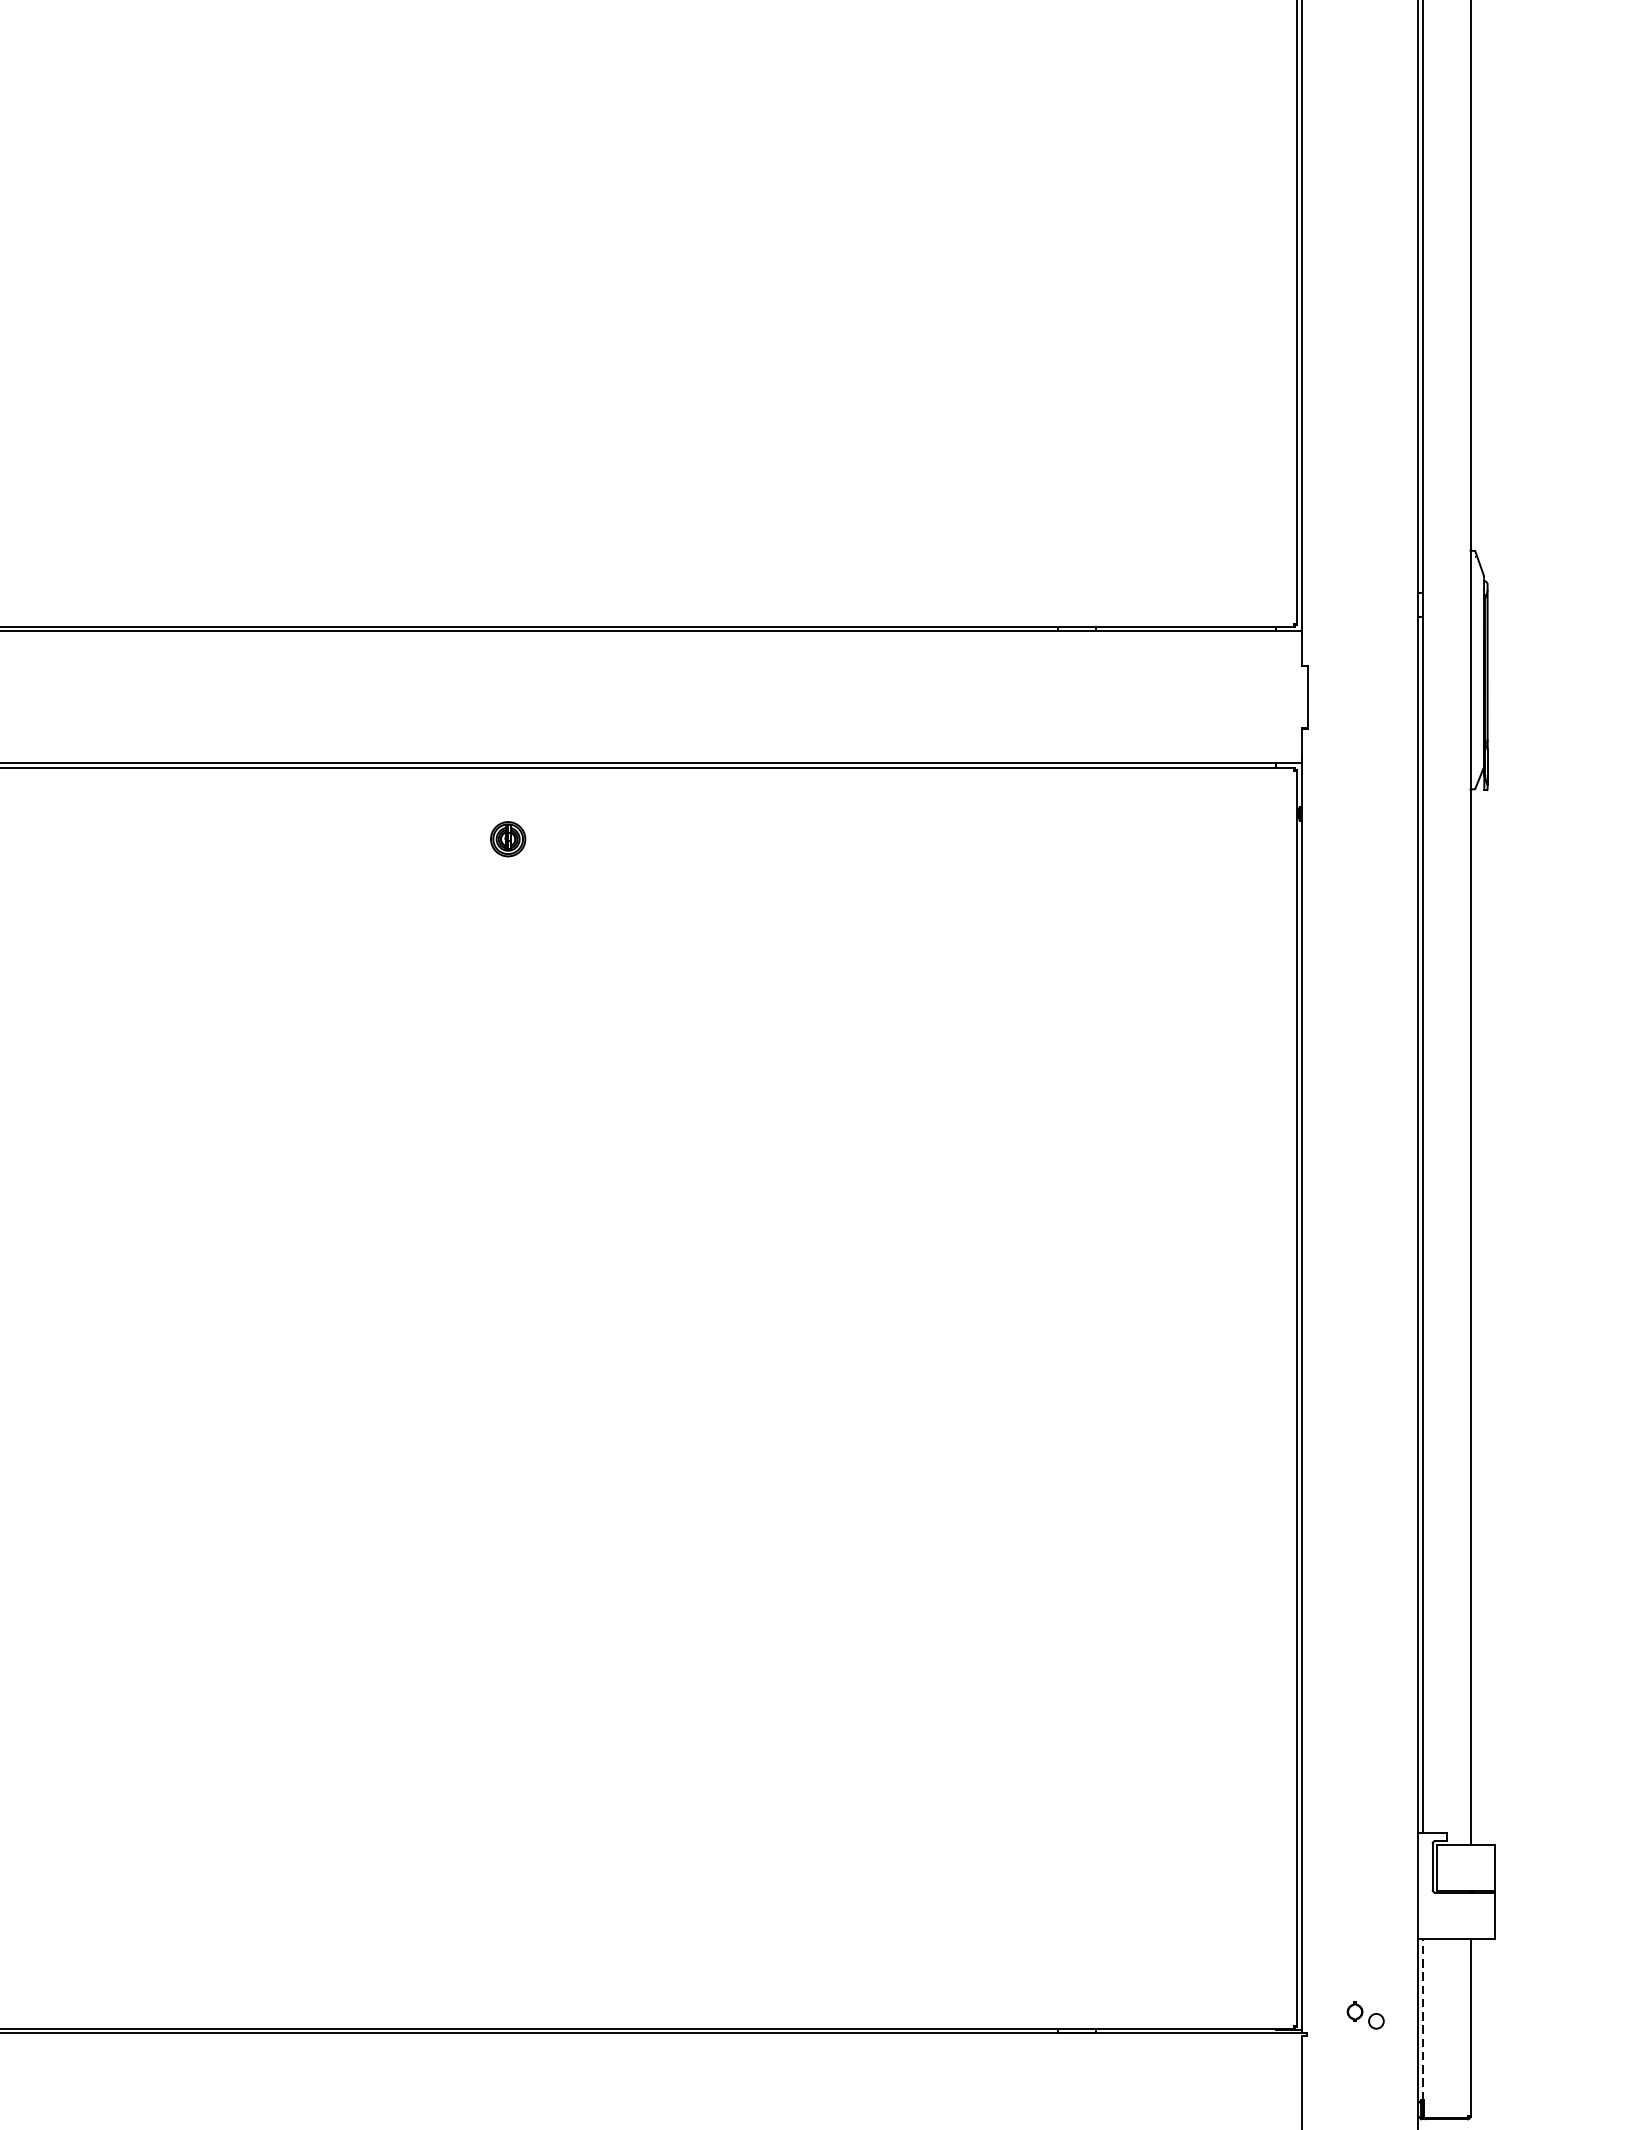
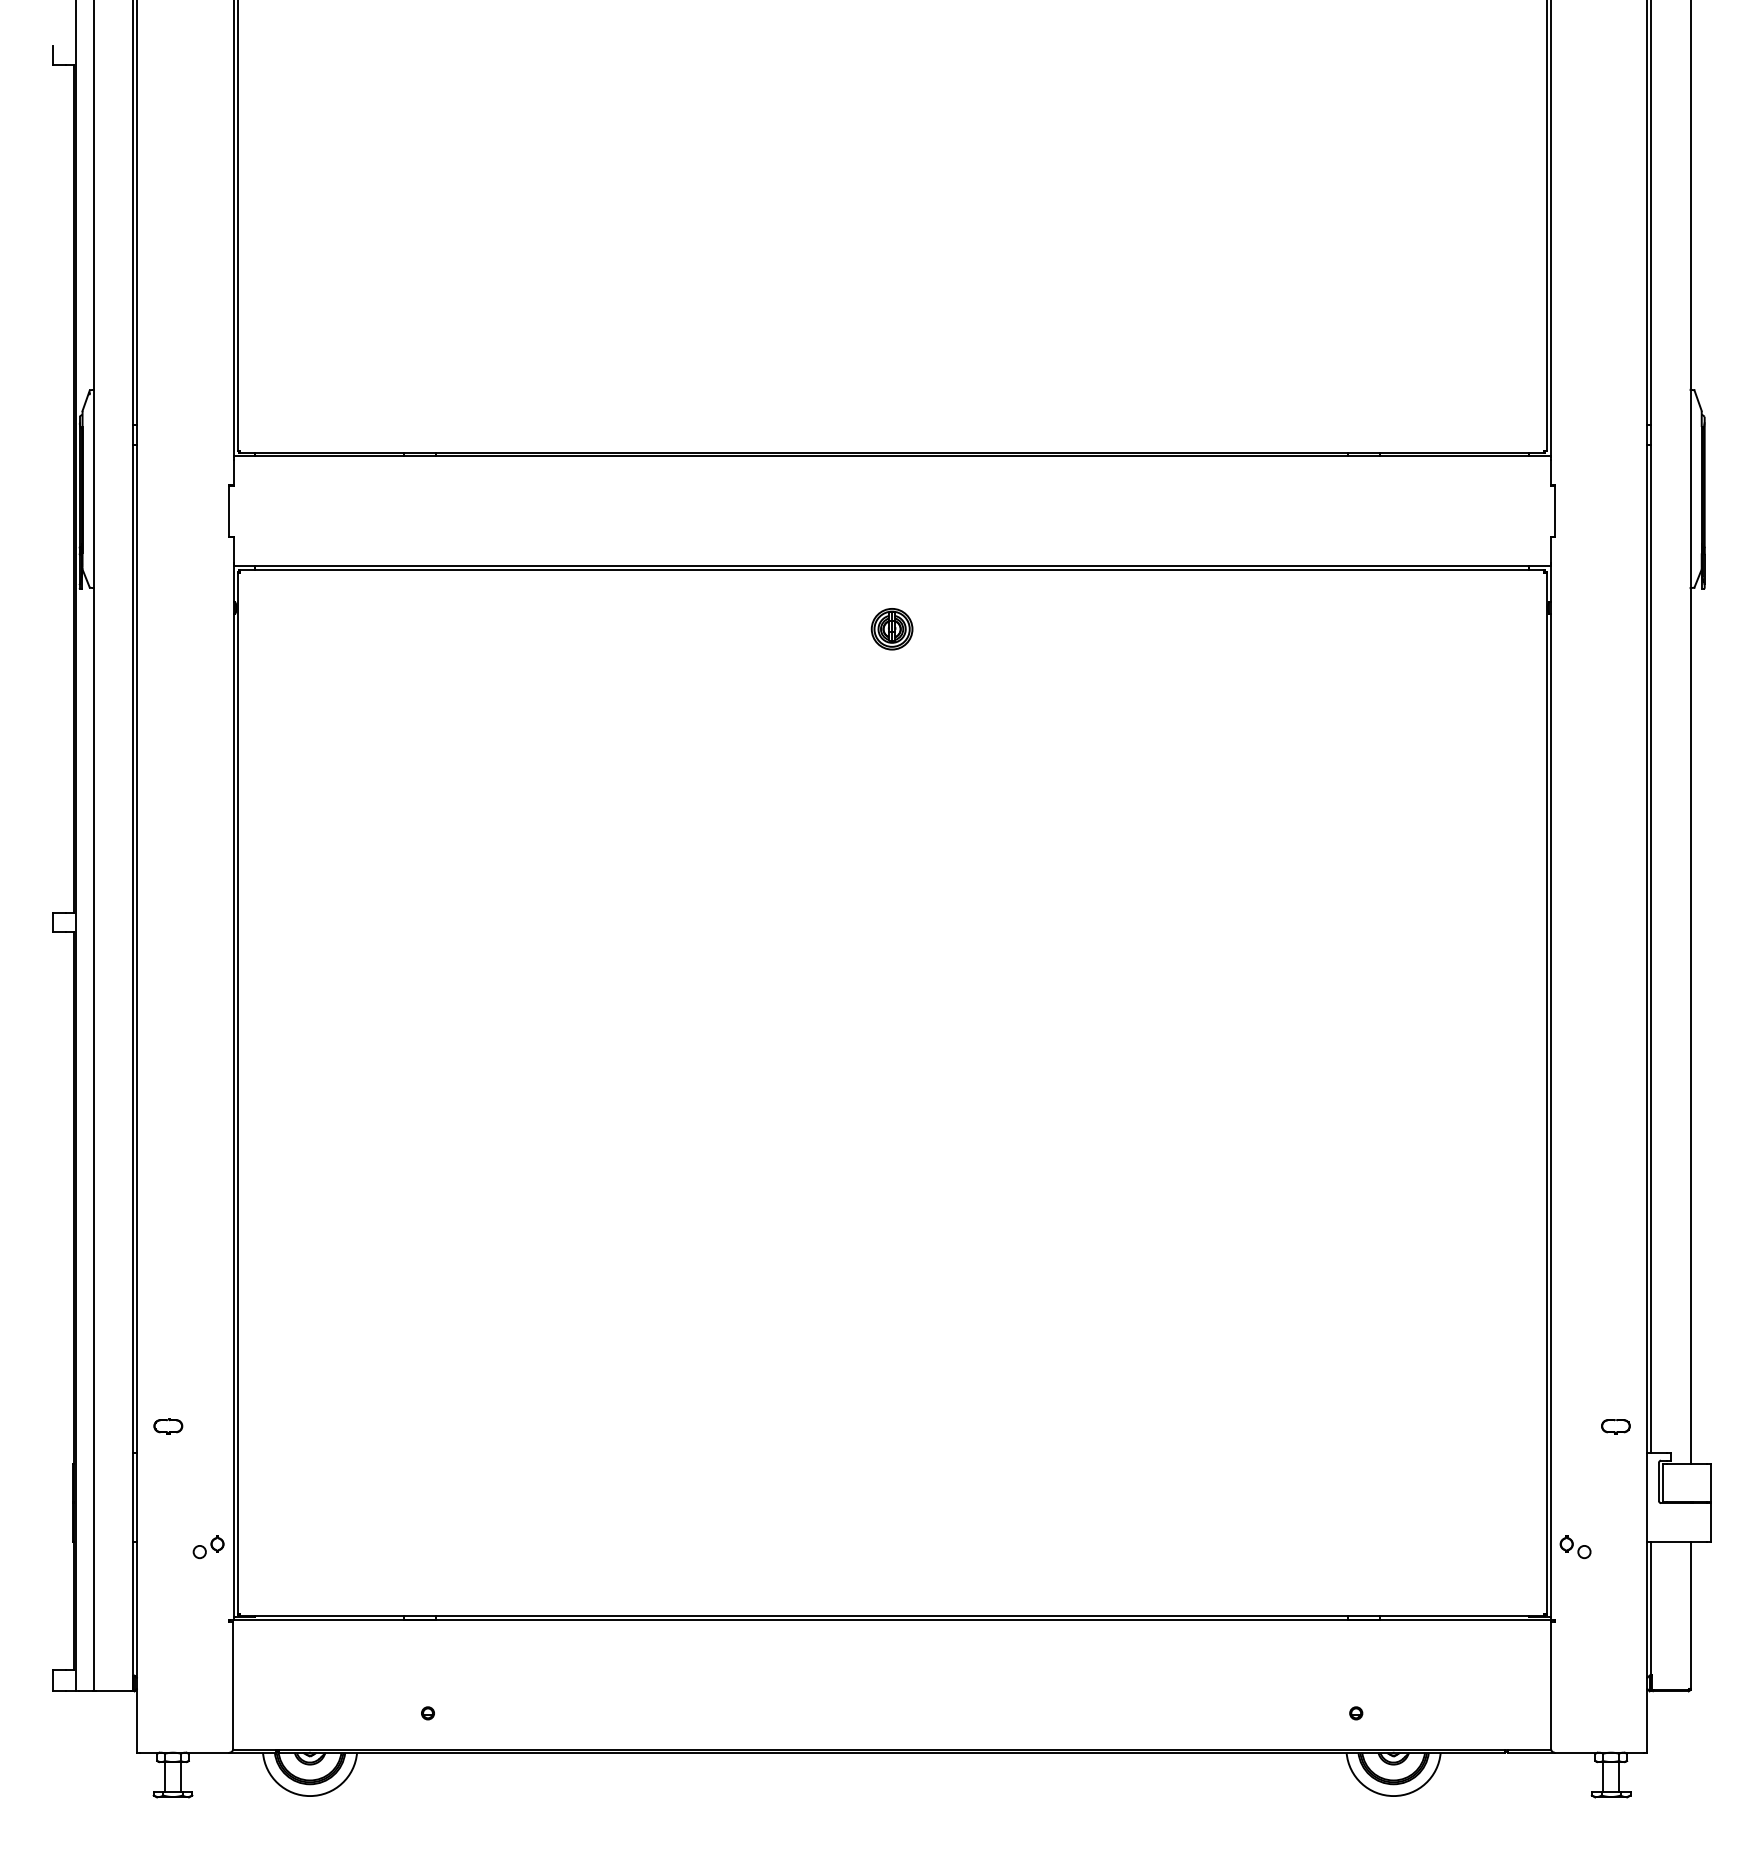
part: (507, 839) -> (891, 629), size x1.43
part: (1380, 1800) -> (1615, 1426), added
part: (1365, 2015) -> (1575, 1547), moved
line: (1423, 2019) -> (1651, 1608), dashed -> solid

